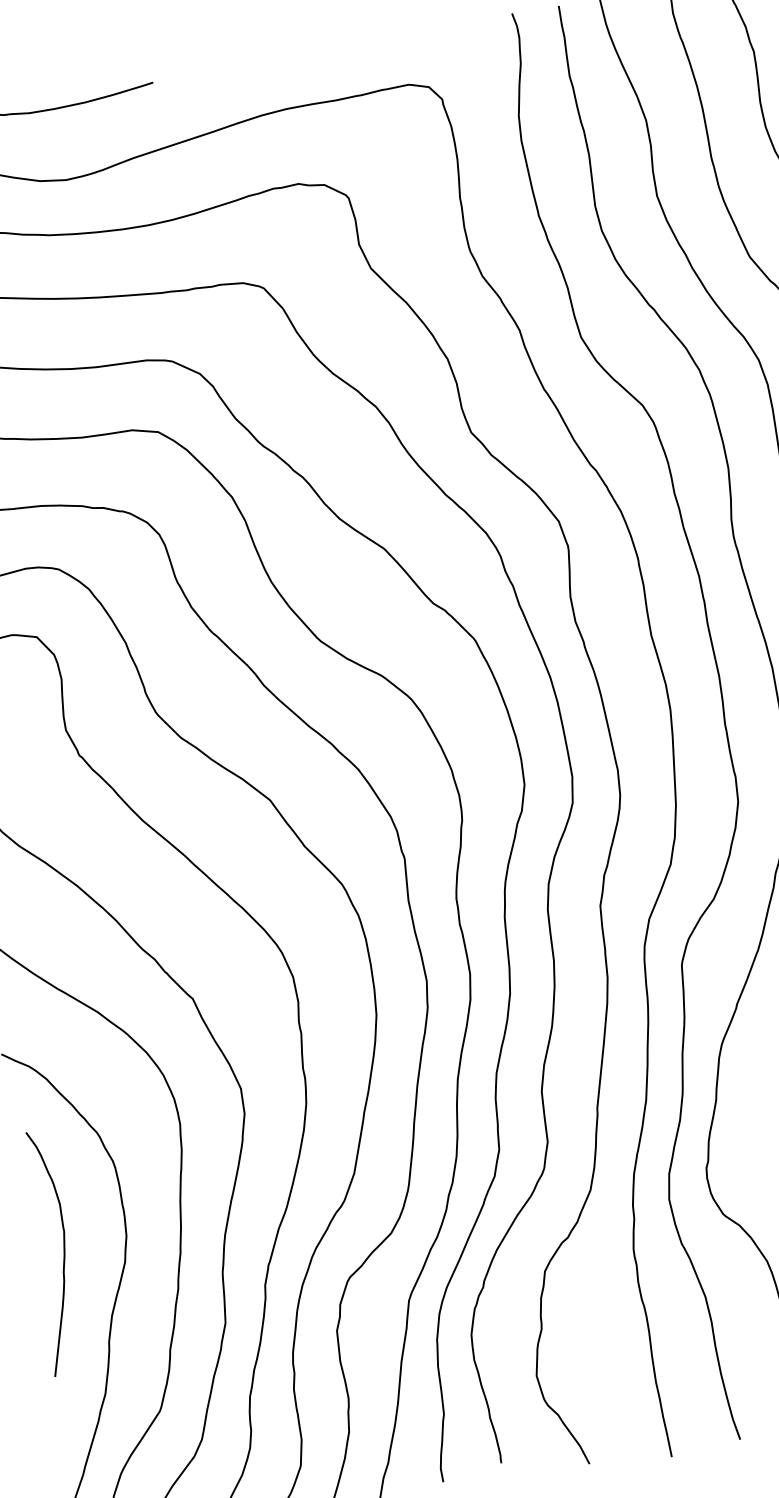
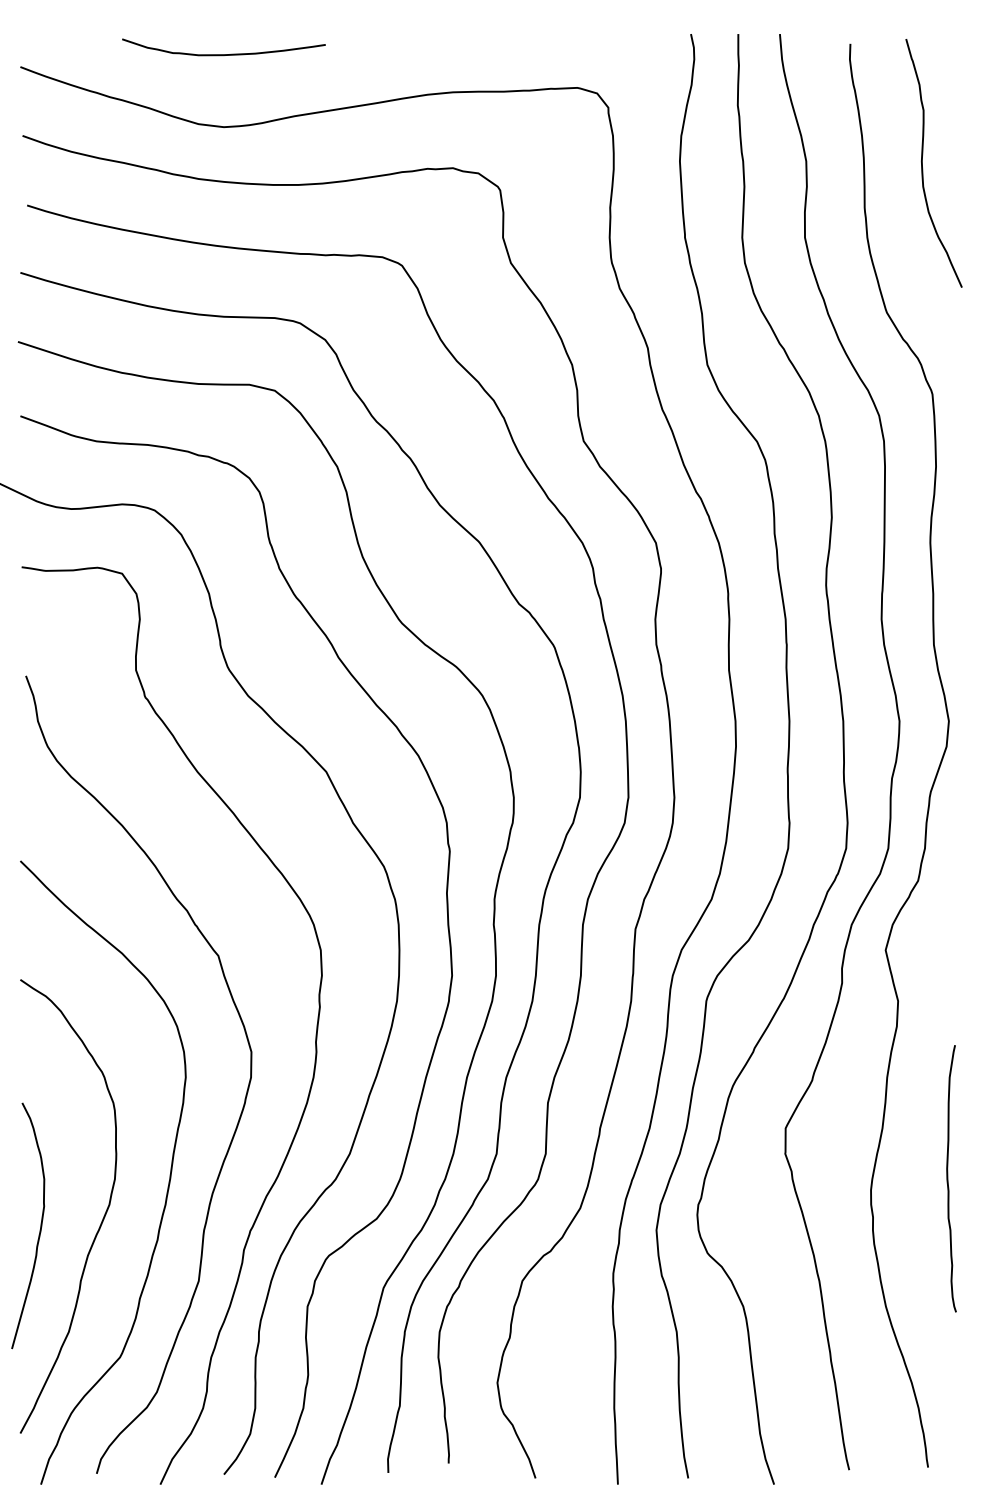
curve: (63, 1250) -> (40, 1225), moved

